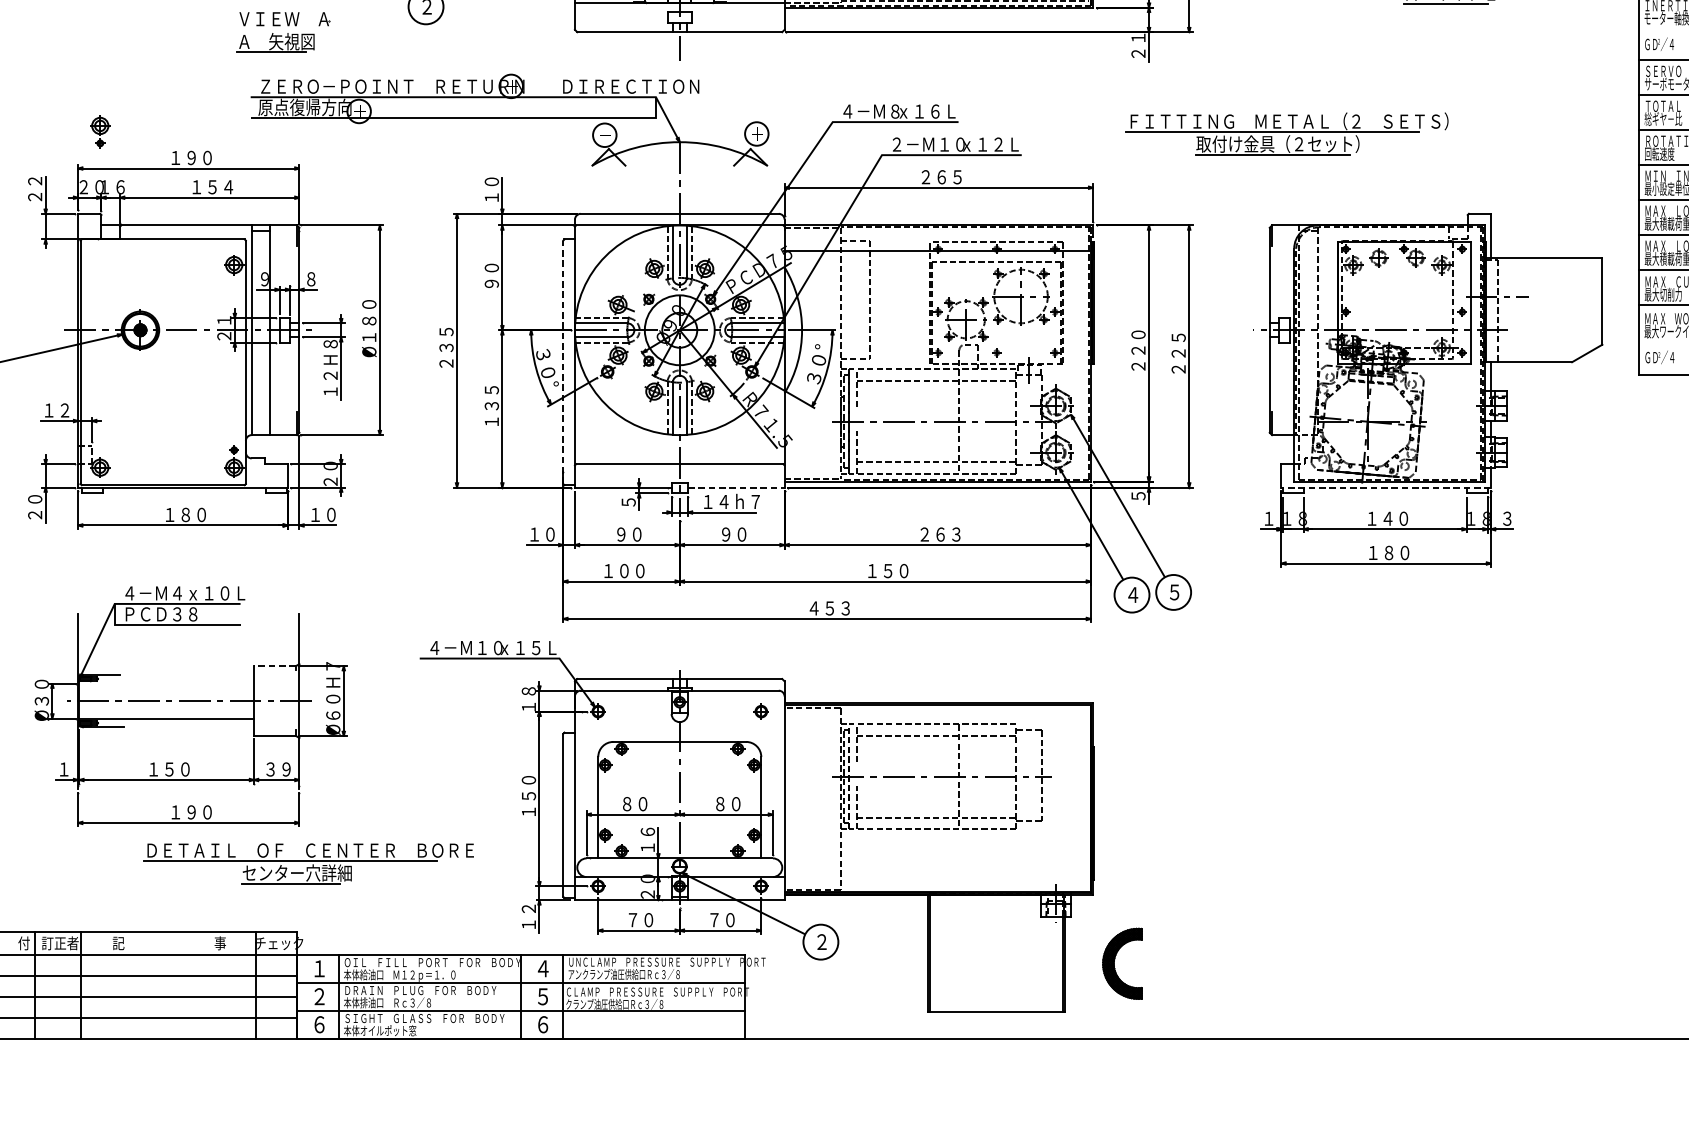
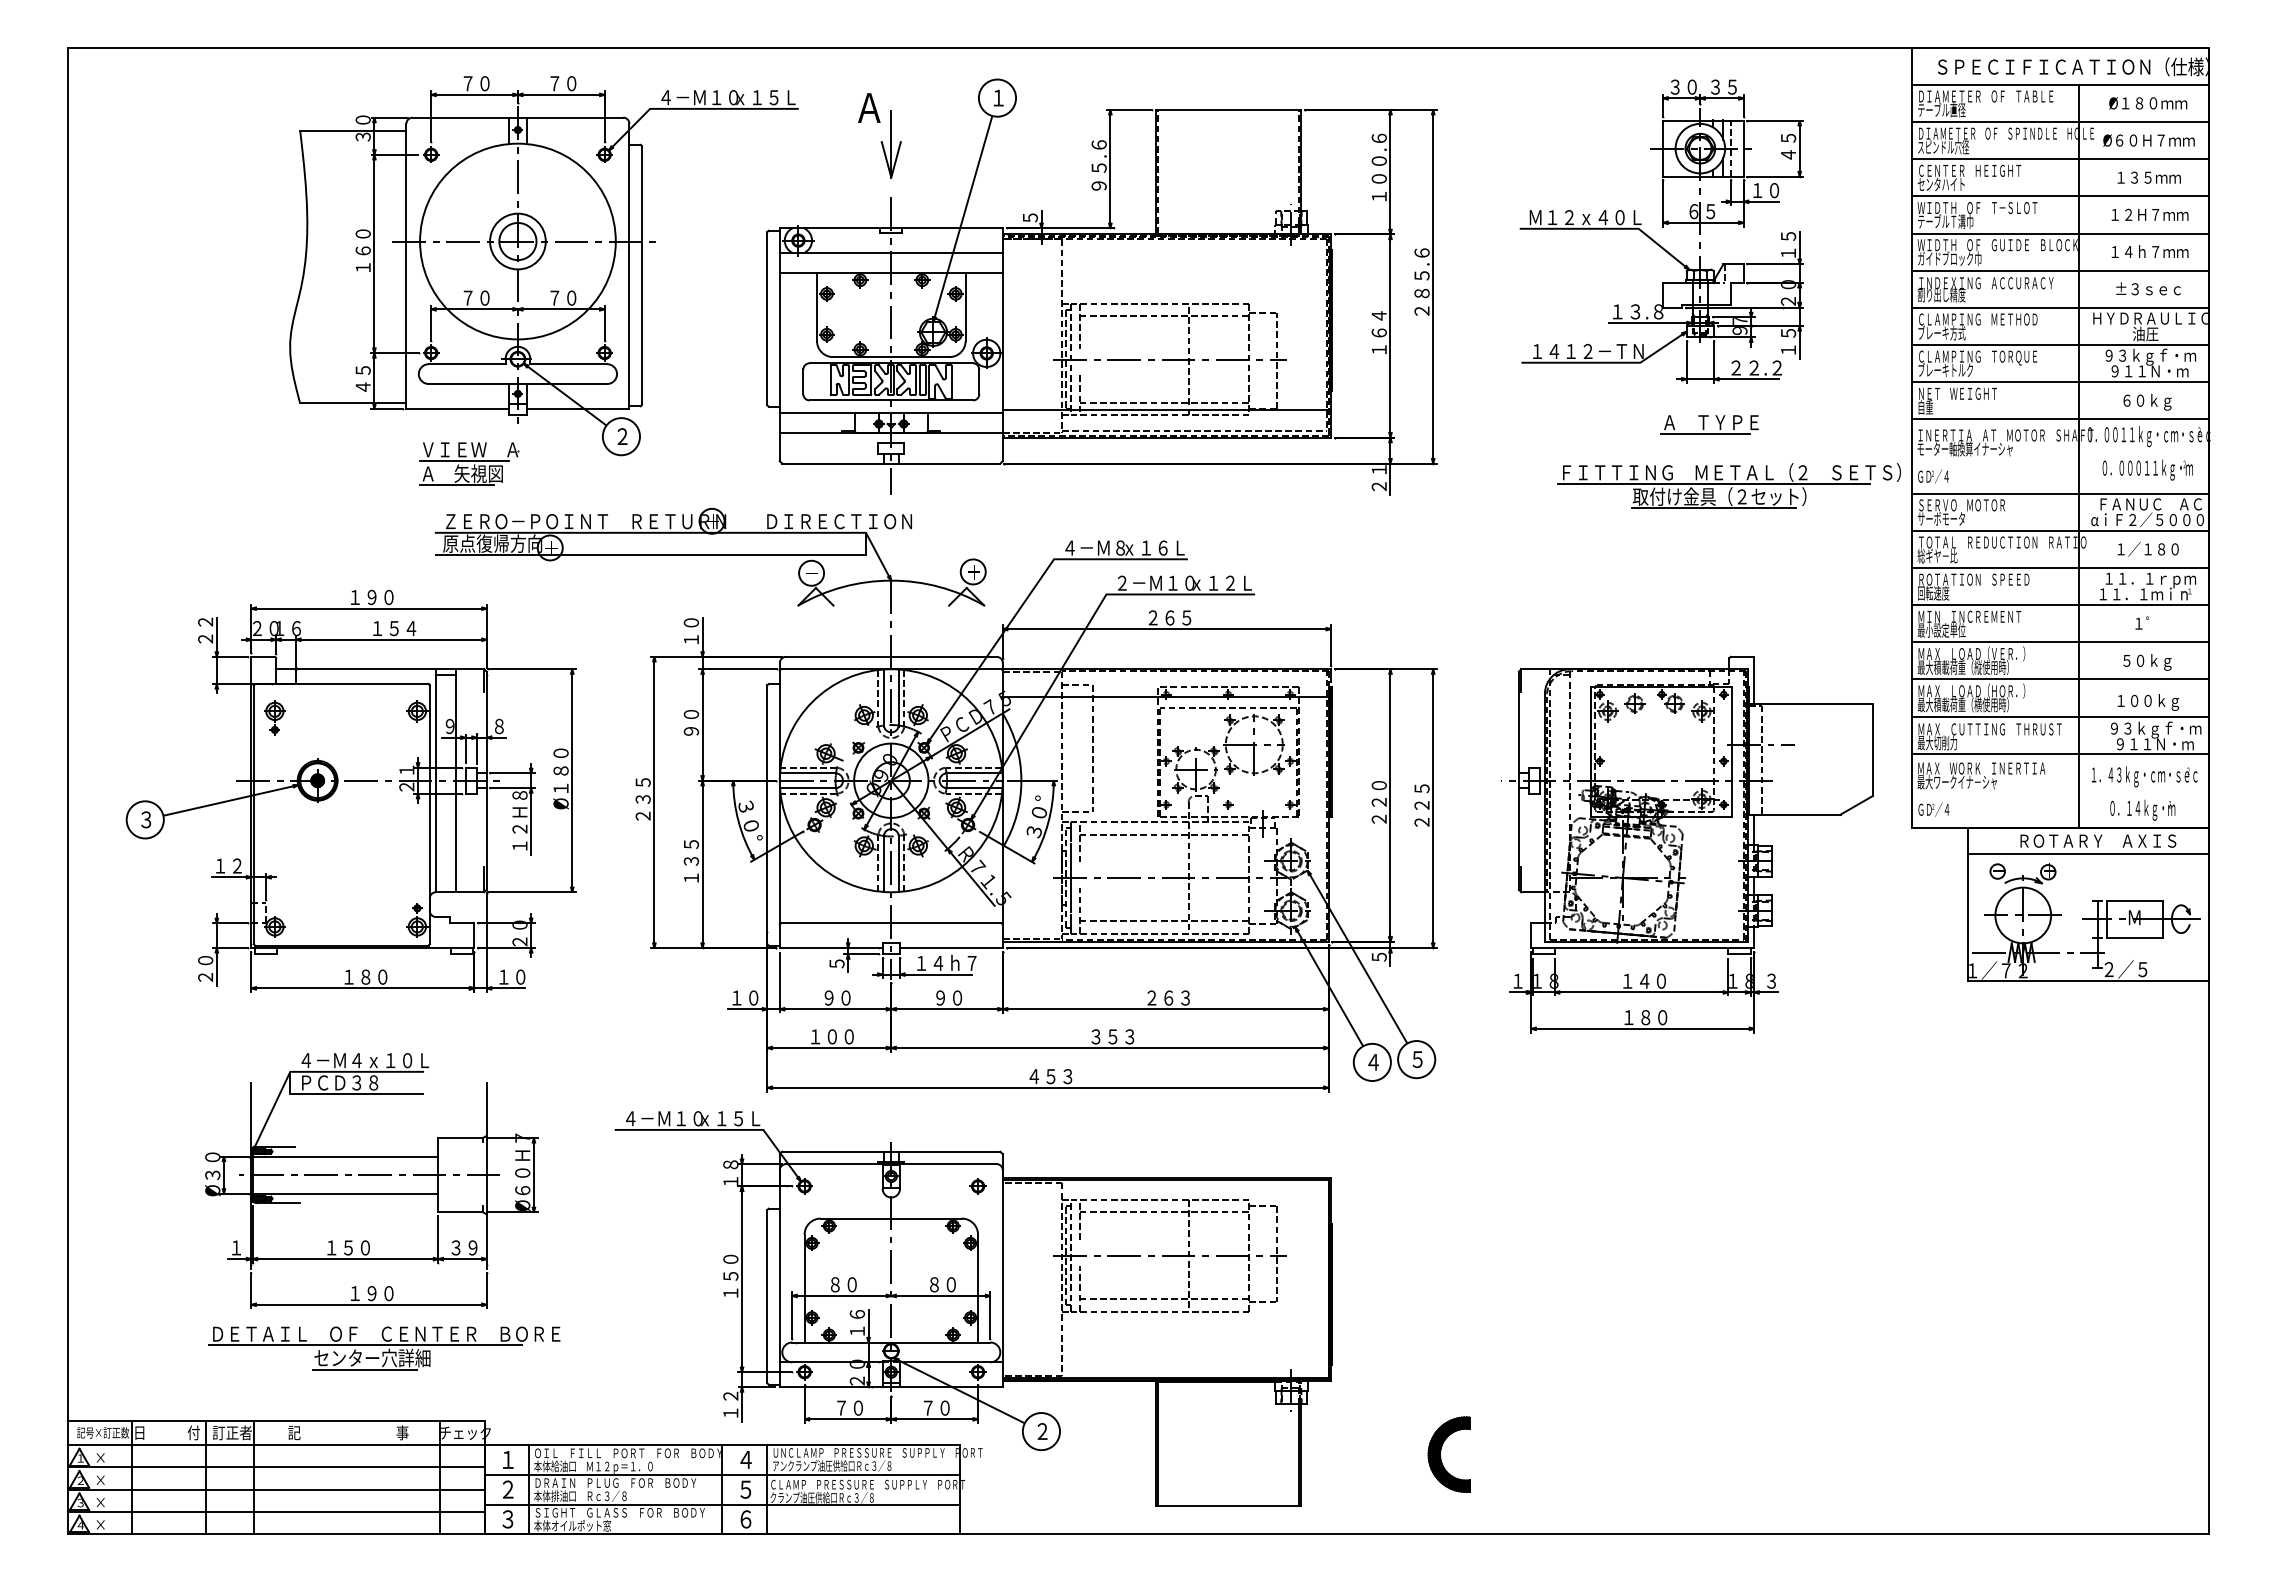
line: (278, 30) -> (464, 461), added
part: (99, 131) -> (274, 717), moved
part: (1286, 133) -> (1728, 485), moved
line: (563, 362) -> (767, 814), dashed -> solid
line: (736, 487) -> (951, 947), dashed -> solid
line: (1385, 487) -> (1642, 947), dashed -> solid
text: (887, 570) -> (1112, 1036), １５０ -> ３５３
line: (274, 665) -> (460, 1137), dashed -> solid
line: (166, 683) -> (345, 1156), added
part: (308, 864) -> (384, 1348), moved
part: (1115, 961) -> (1441, 1452), moved
text: (318, 1024) -> (507, 1519), ６ -> ３

